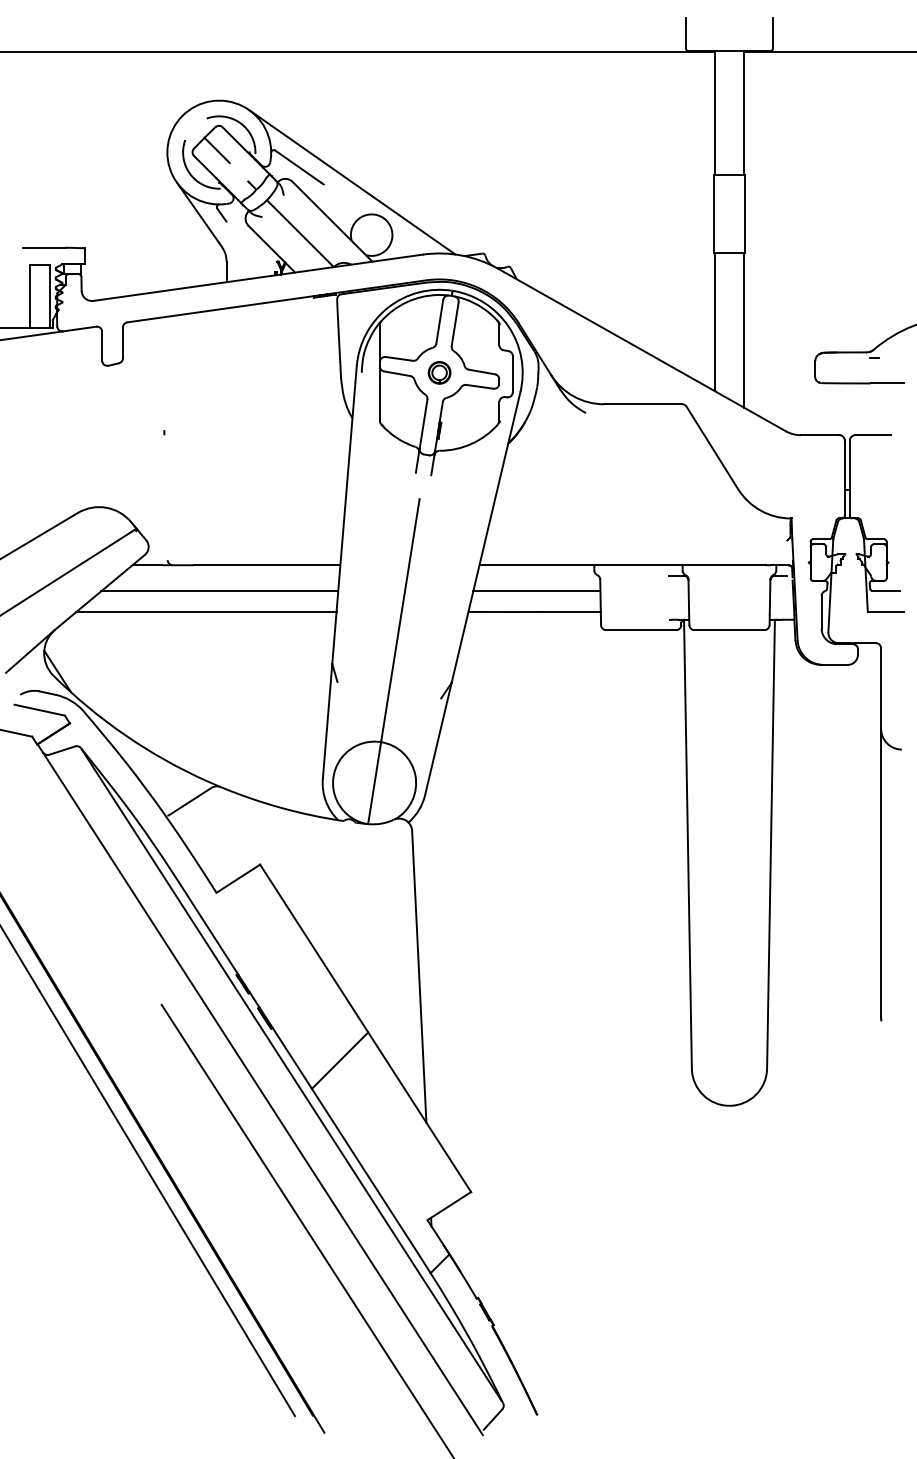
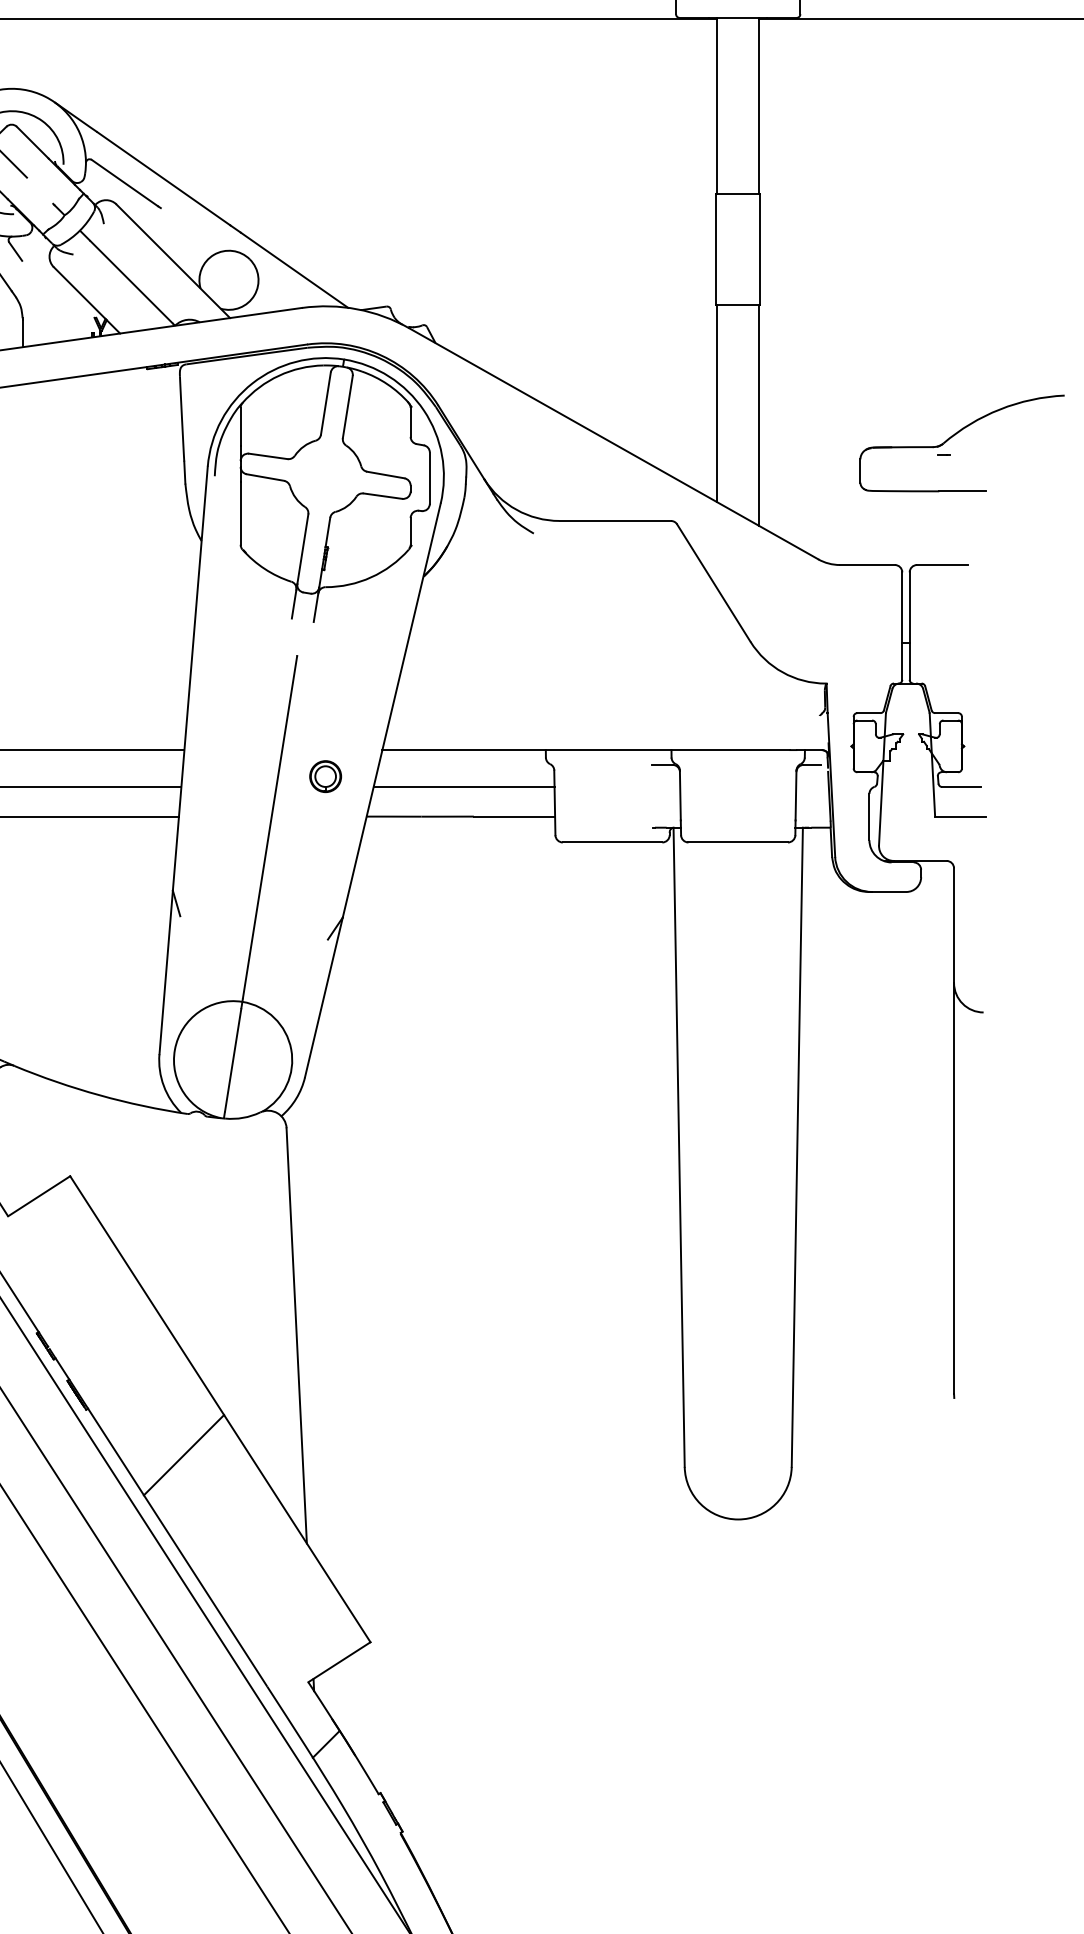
part: (439, 372) -> (325, 776), moved

